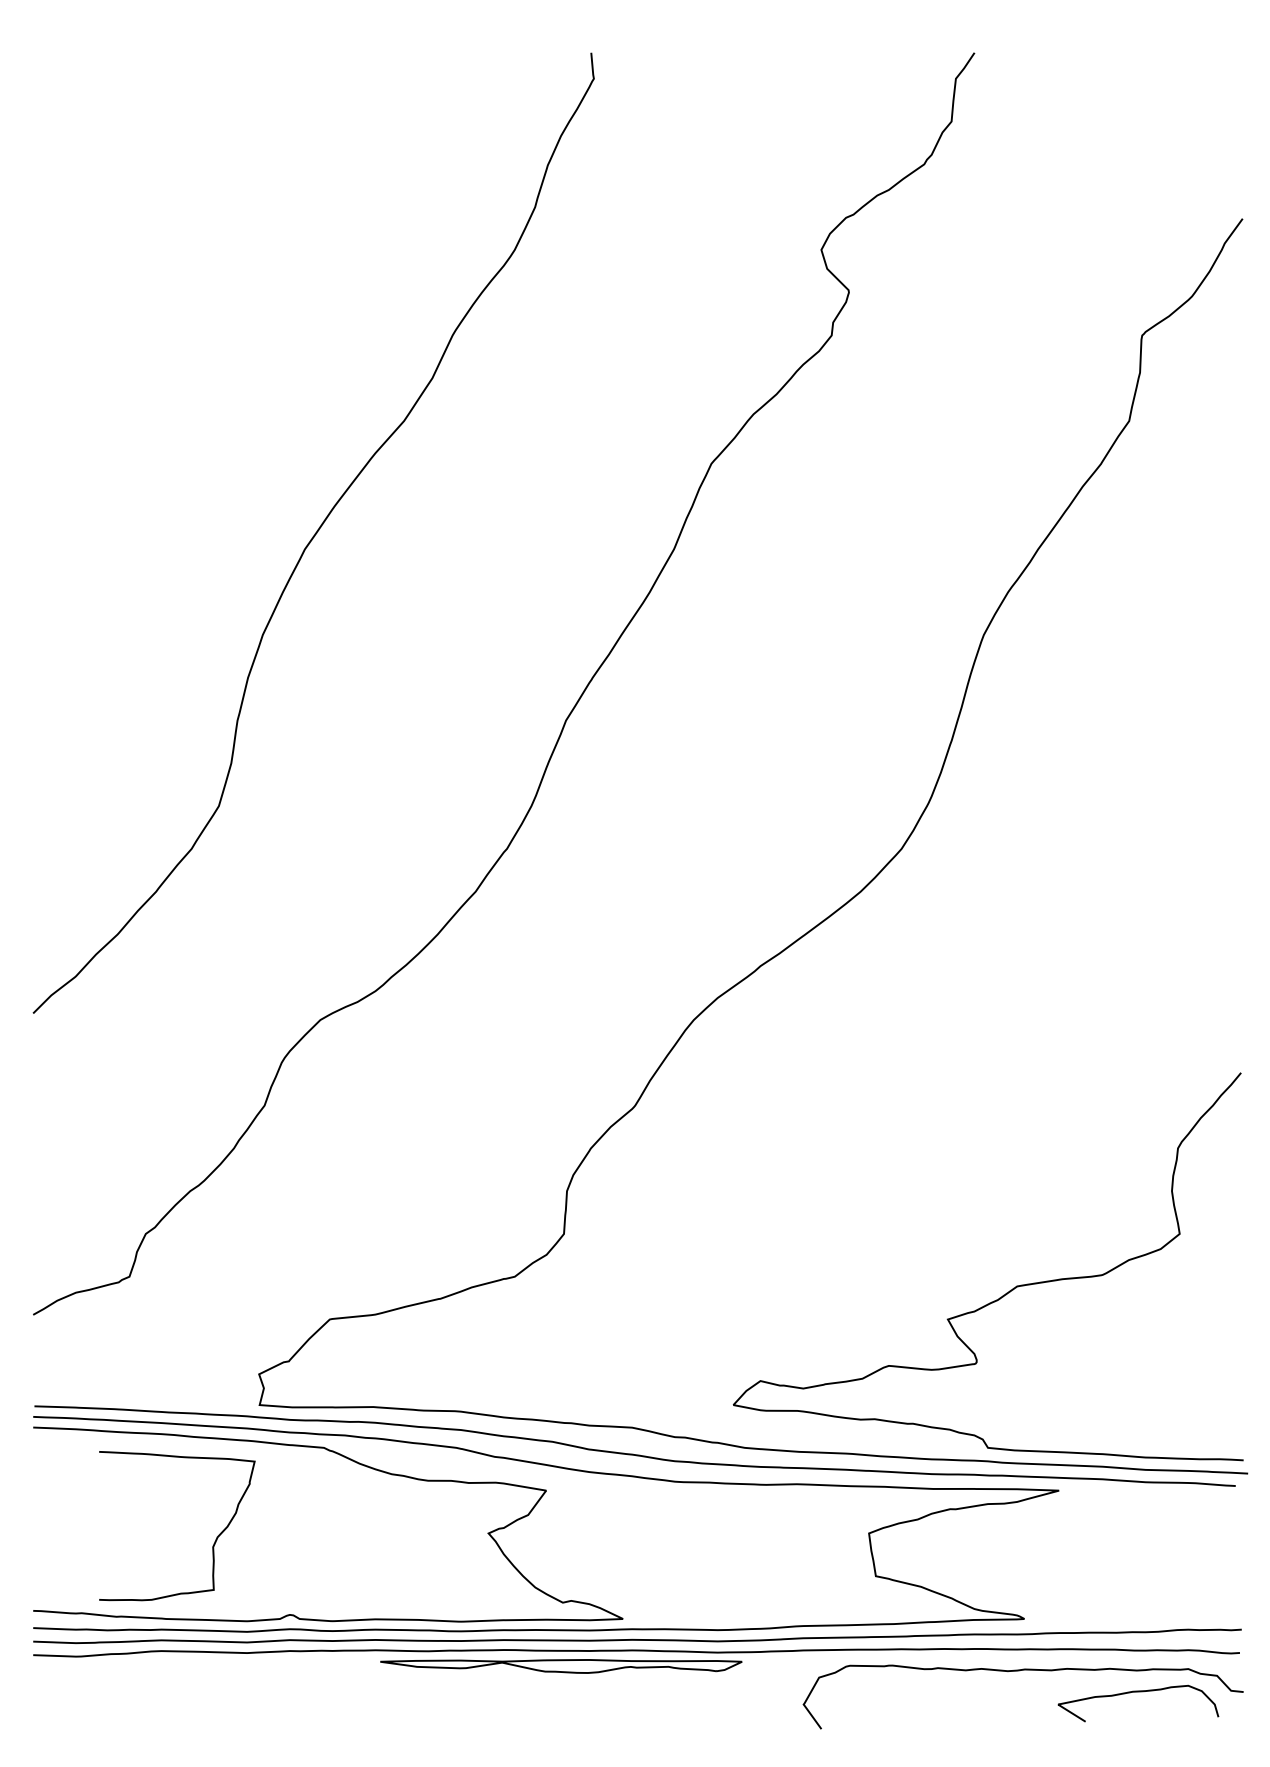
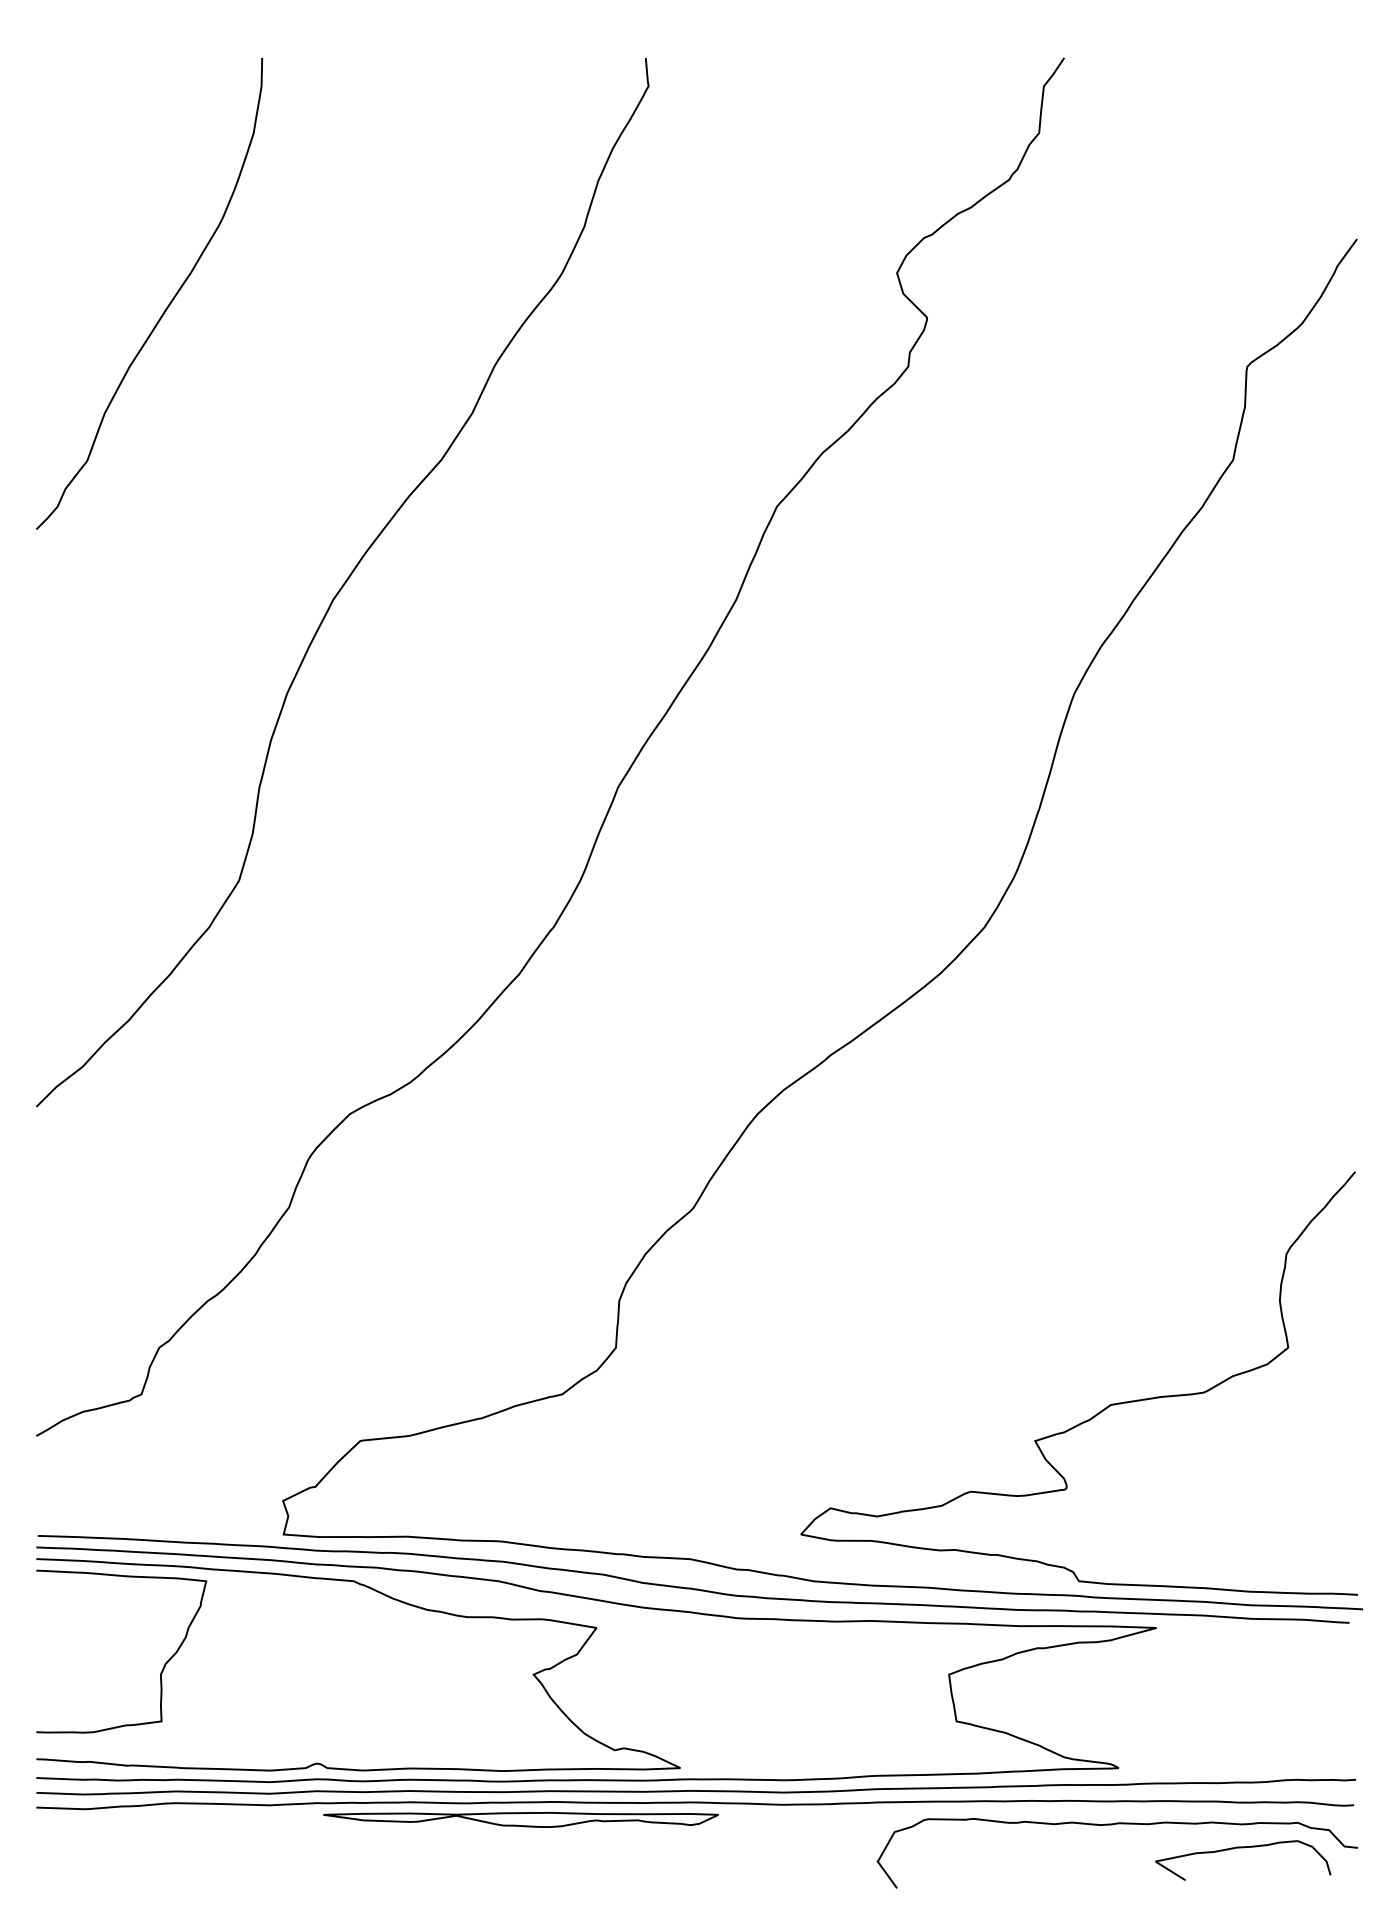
curve: (153, 279) -> (167, 305), added
curve: (213, 1543) -> (161, 1670), moved
part: (560, 1666) -> (520, 1819), moved

